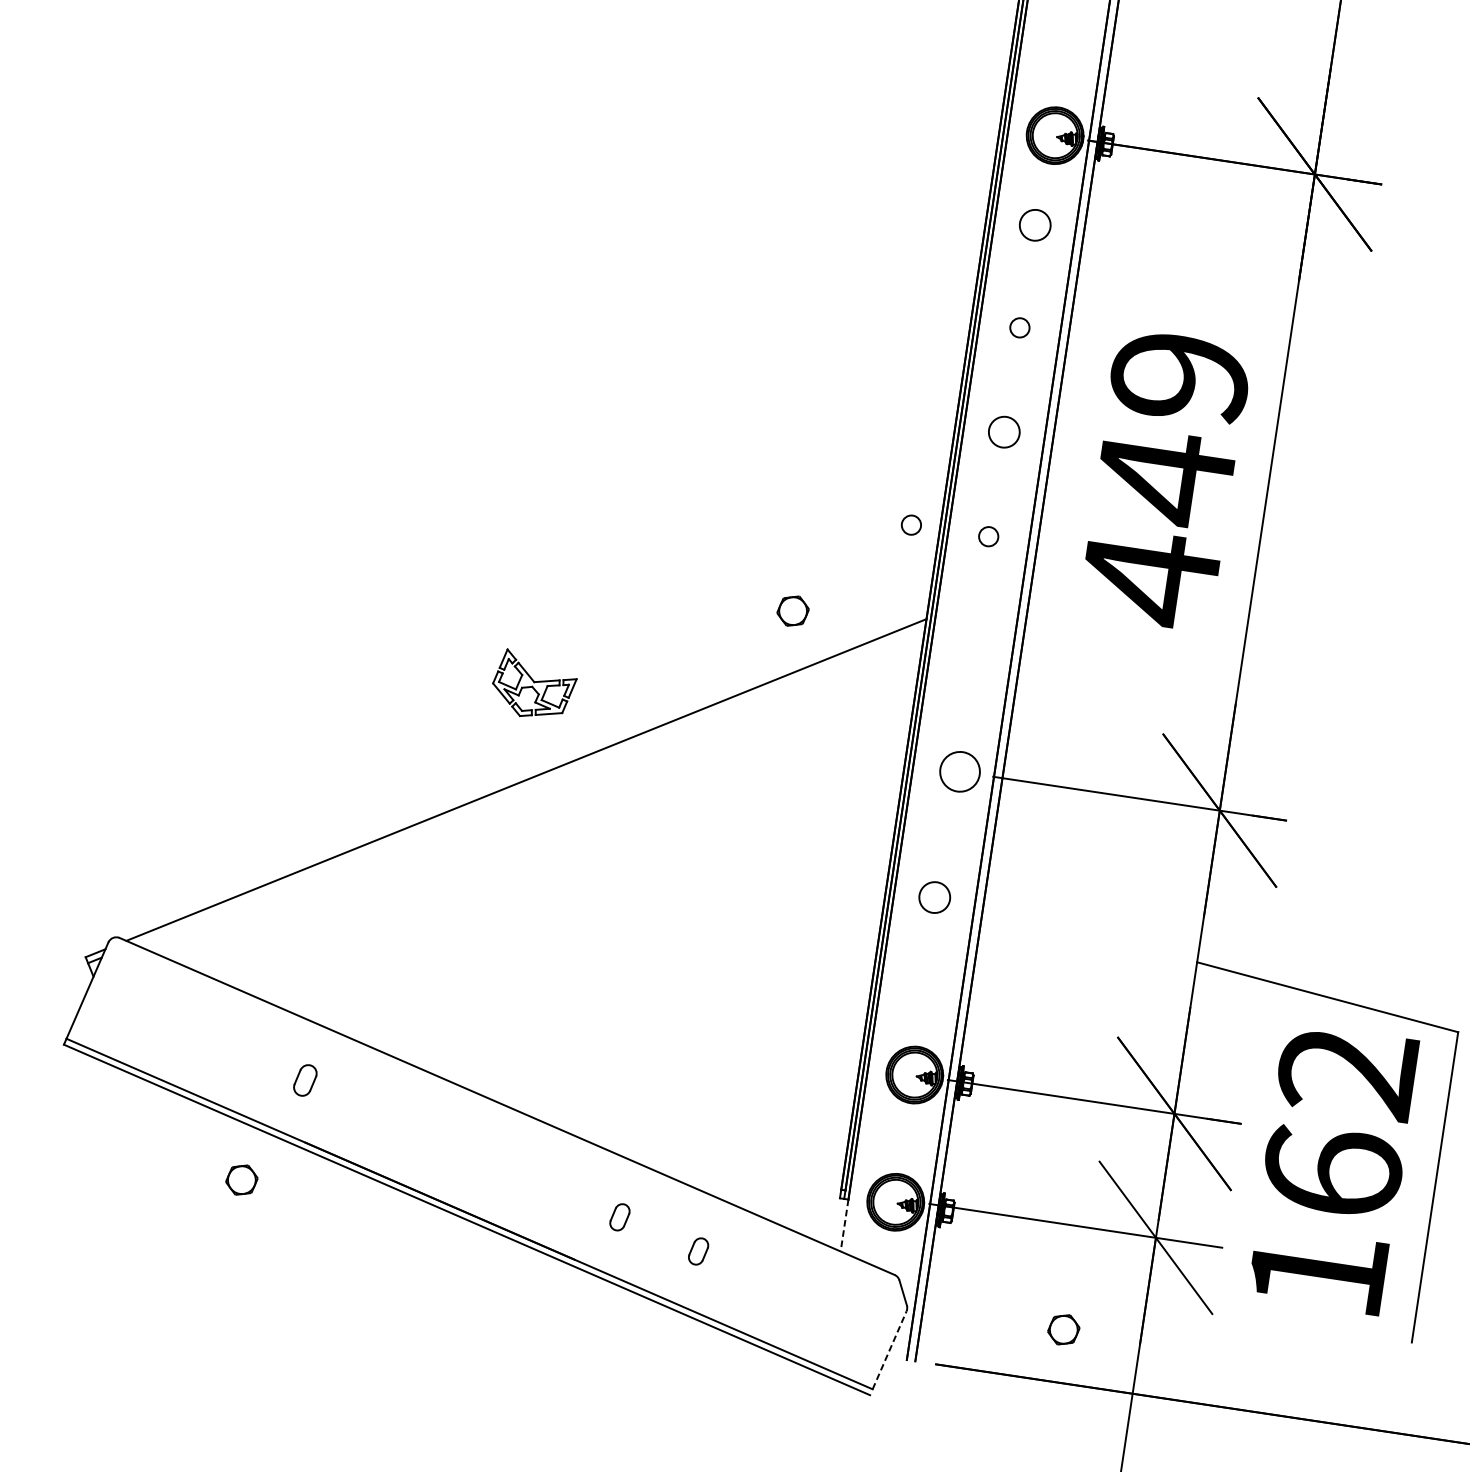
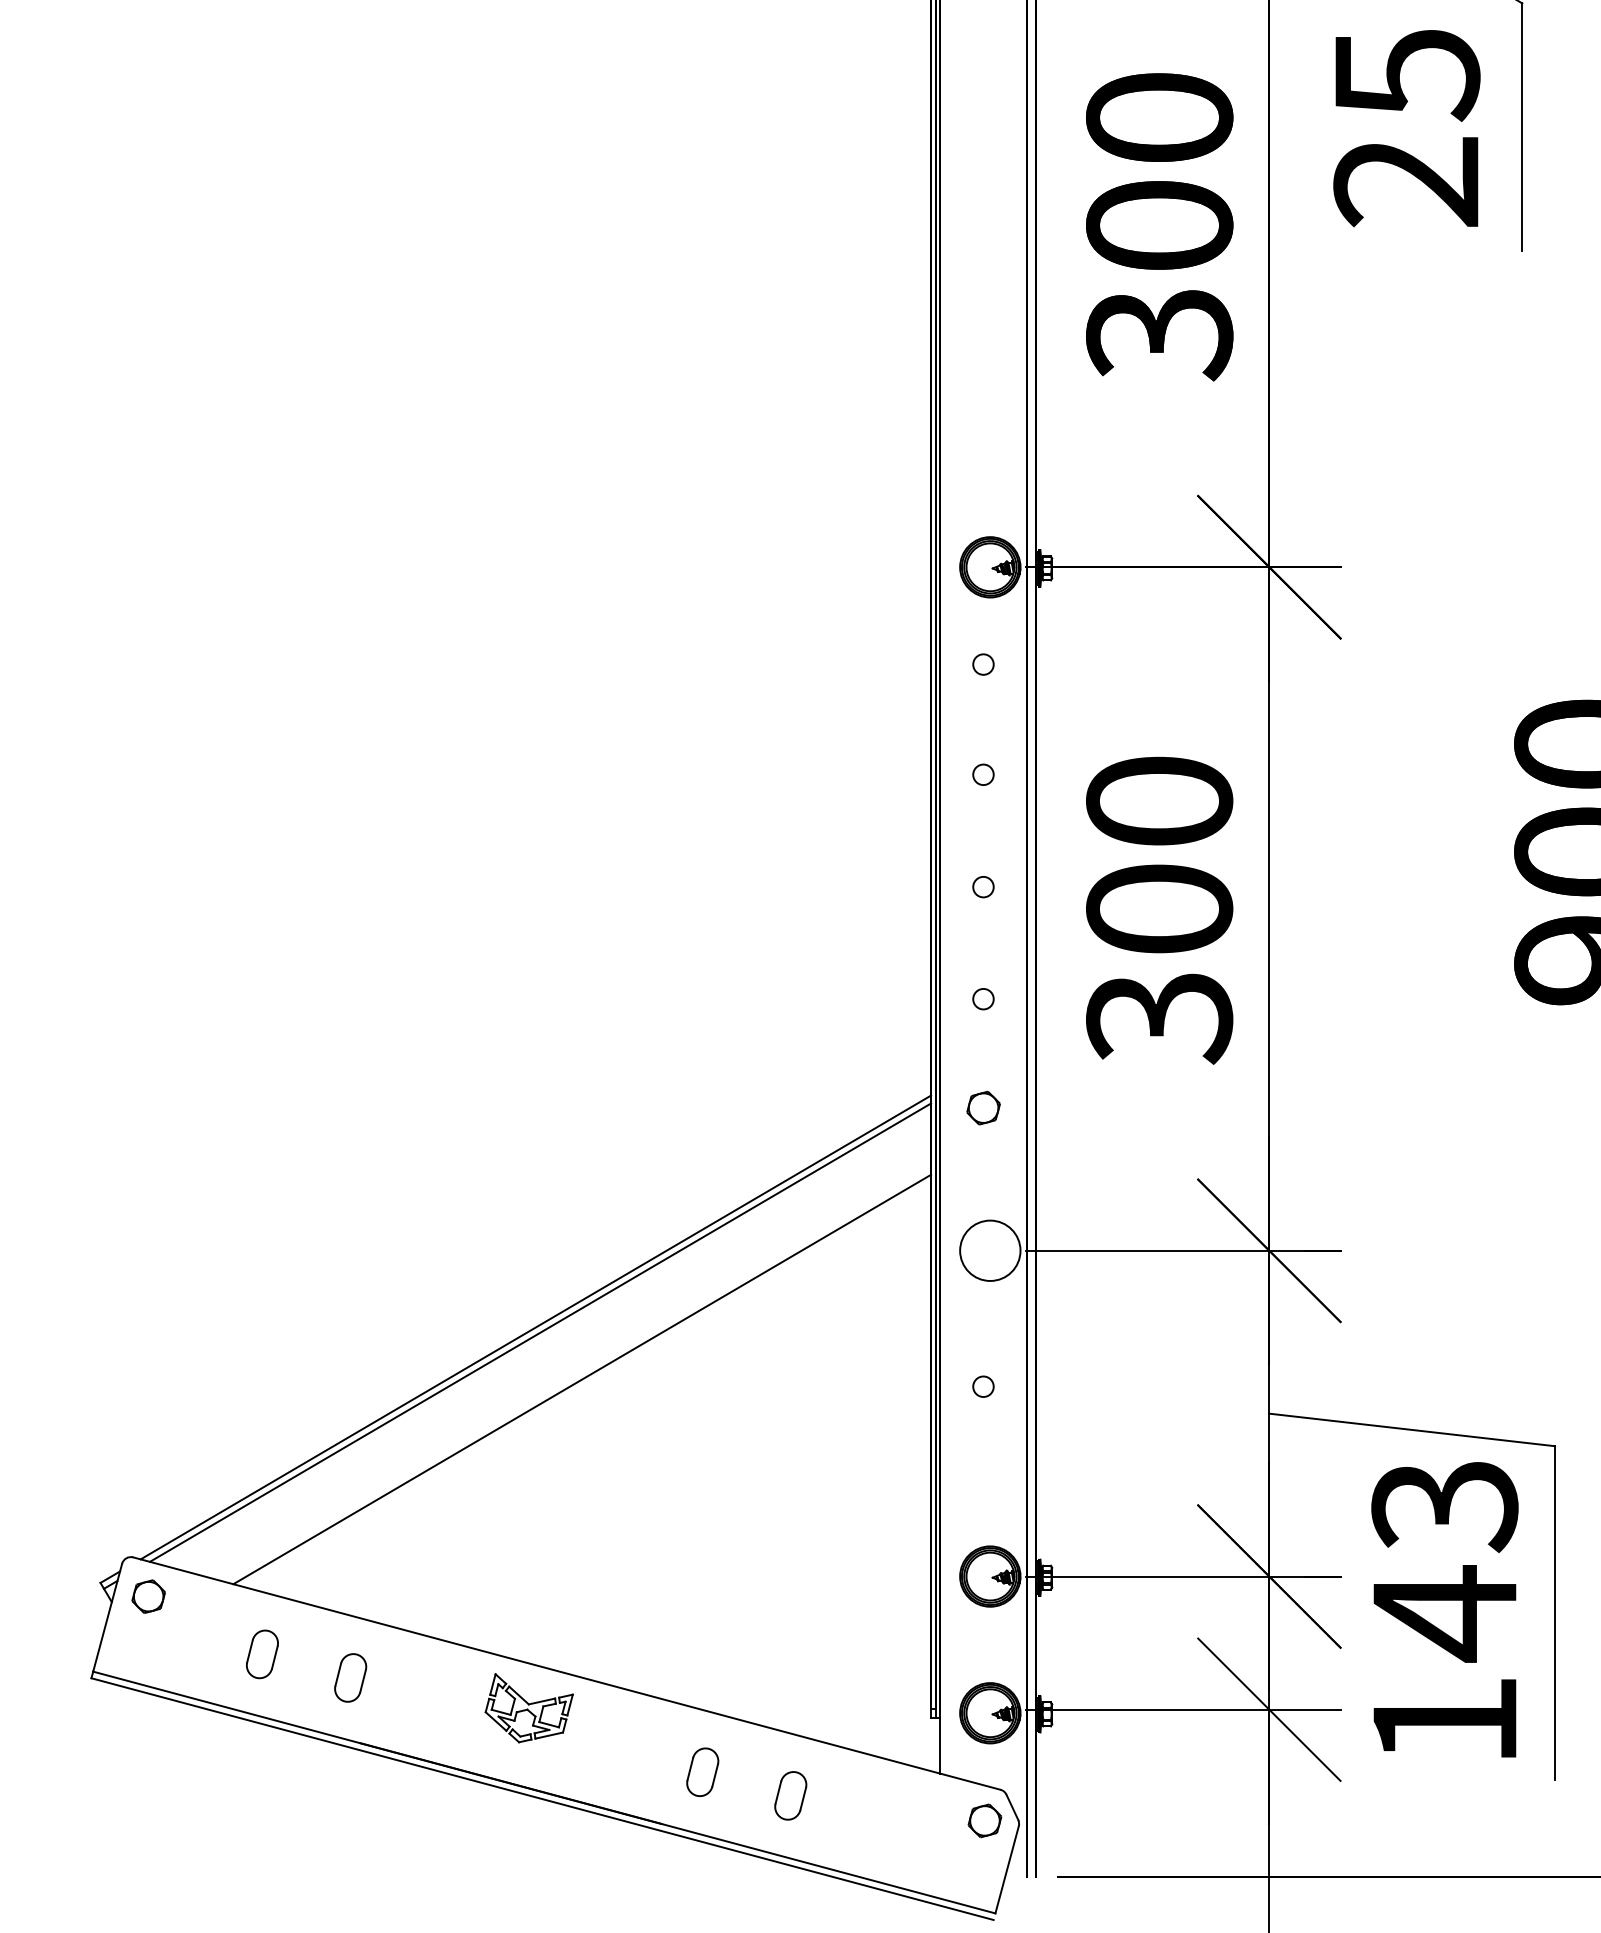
circle: (1035, 225) -> (983, 664), size x0.62
circle: (1004, 432) -> (983, 887), size x0.62
text: (1164, 479) -> (1159, 911), 449 -> 300
circle: (911, 525) -> (900, 999), removed
part: (793, 610) -> (983, 1107), moved
part: (533, 685) -> (528, 1708), moved
circle: (960, 771) -> (990, 1250), size x1.43
line: (530, 785) -> (540, 1332), added
line: (562, 834) -> (582, 1379), added
circle: (934, 897) -> (983, 1386), size x0.62
part: (226, 1046) -> (262, 1654), added
part: (305, 1080) -> (350, 1677), size x1.43
text: (1339, 1124) -> (1444, 1561), 162 -> 143
part: (241, 1179) -> (148, 1596), moved
part: (619, 1217) -> (702, 1772), size x1.67
line: (844, 1225) -> (940, 1745), dashed -> solid
part: (698, 1251) -> (790, 1795), size x1.67
part: (1063, 1329) -> (984, 1820), moved
line: (889, 1350) -> (1007, 1869), dashed -> solid

